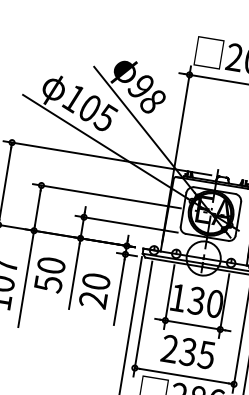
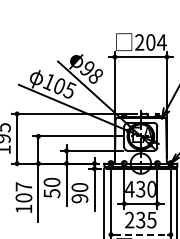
text: (177, 298) -> (129, 189), 130 -> 430
text: (92, 299) -> (79, 198), 20 -> 90
line: (183, 375) -> (140, 234), solid -> dashed

